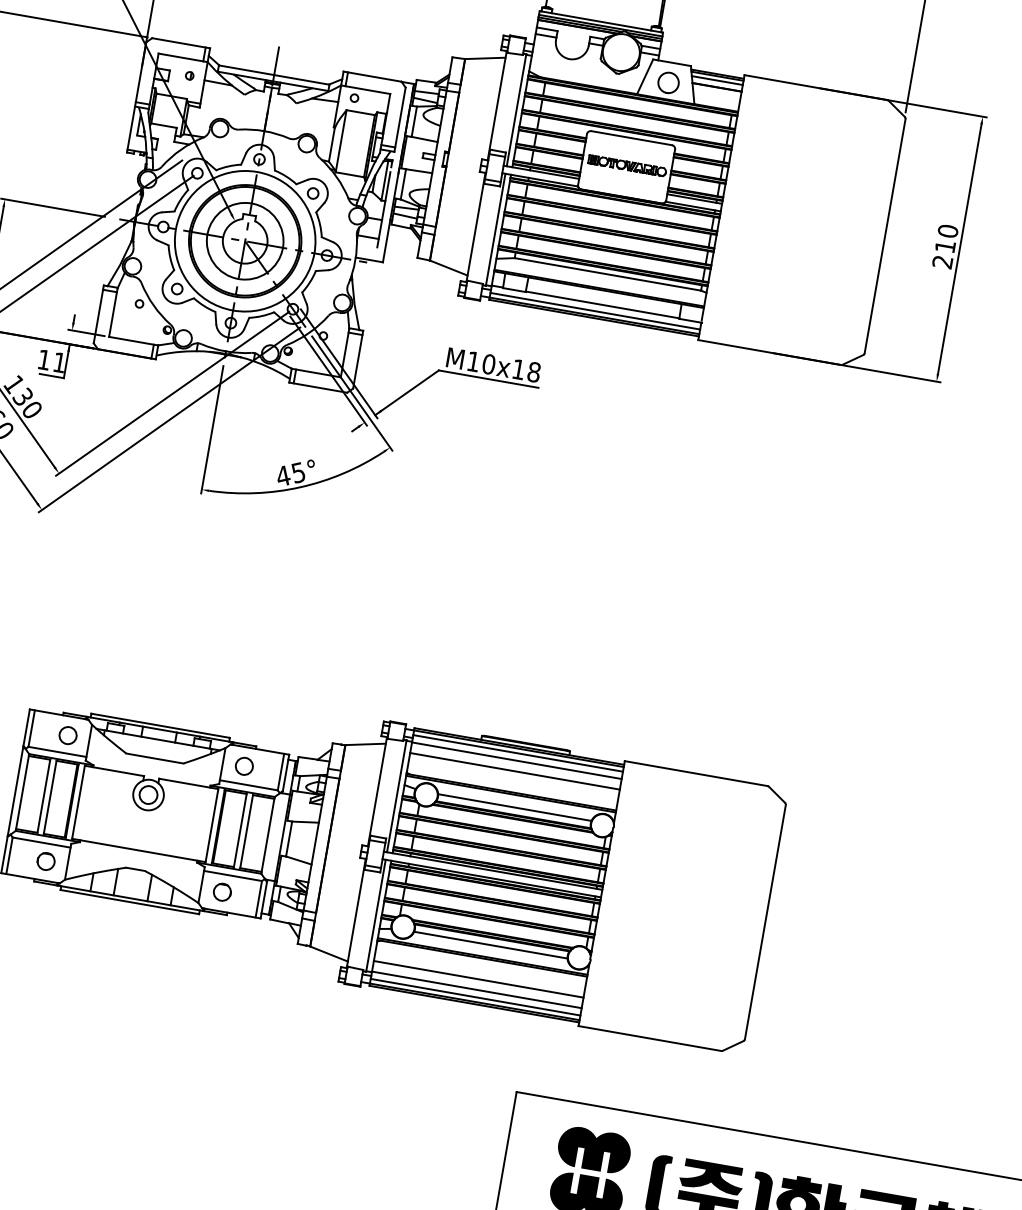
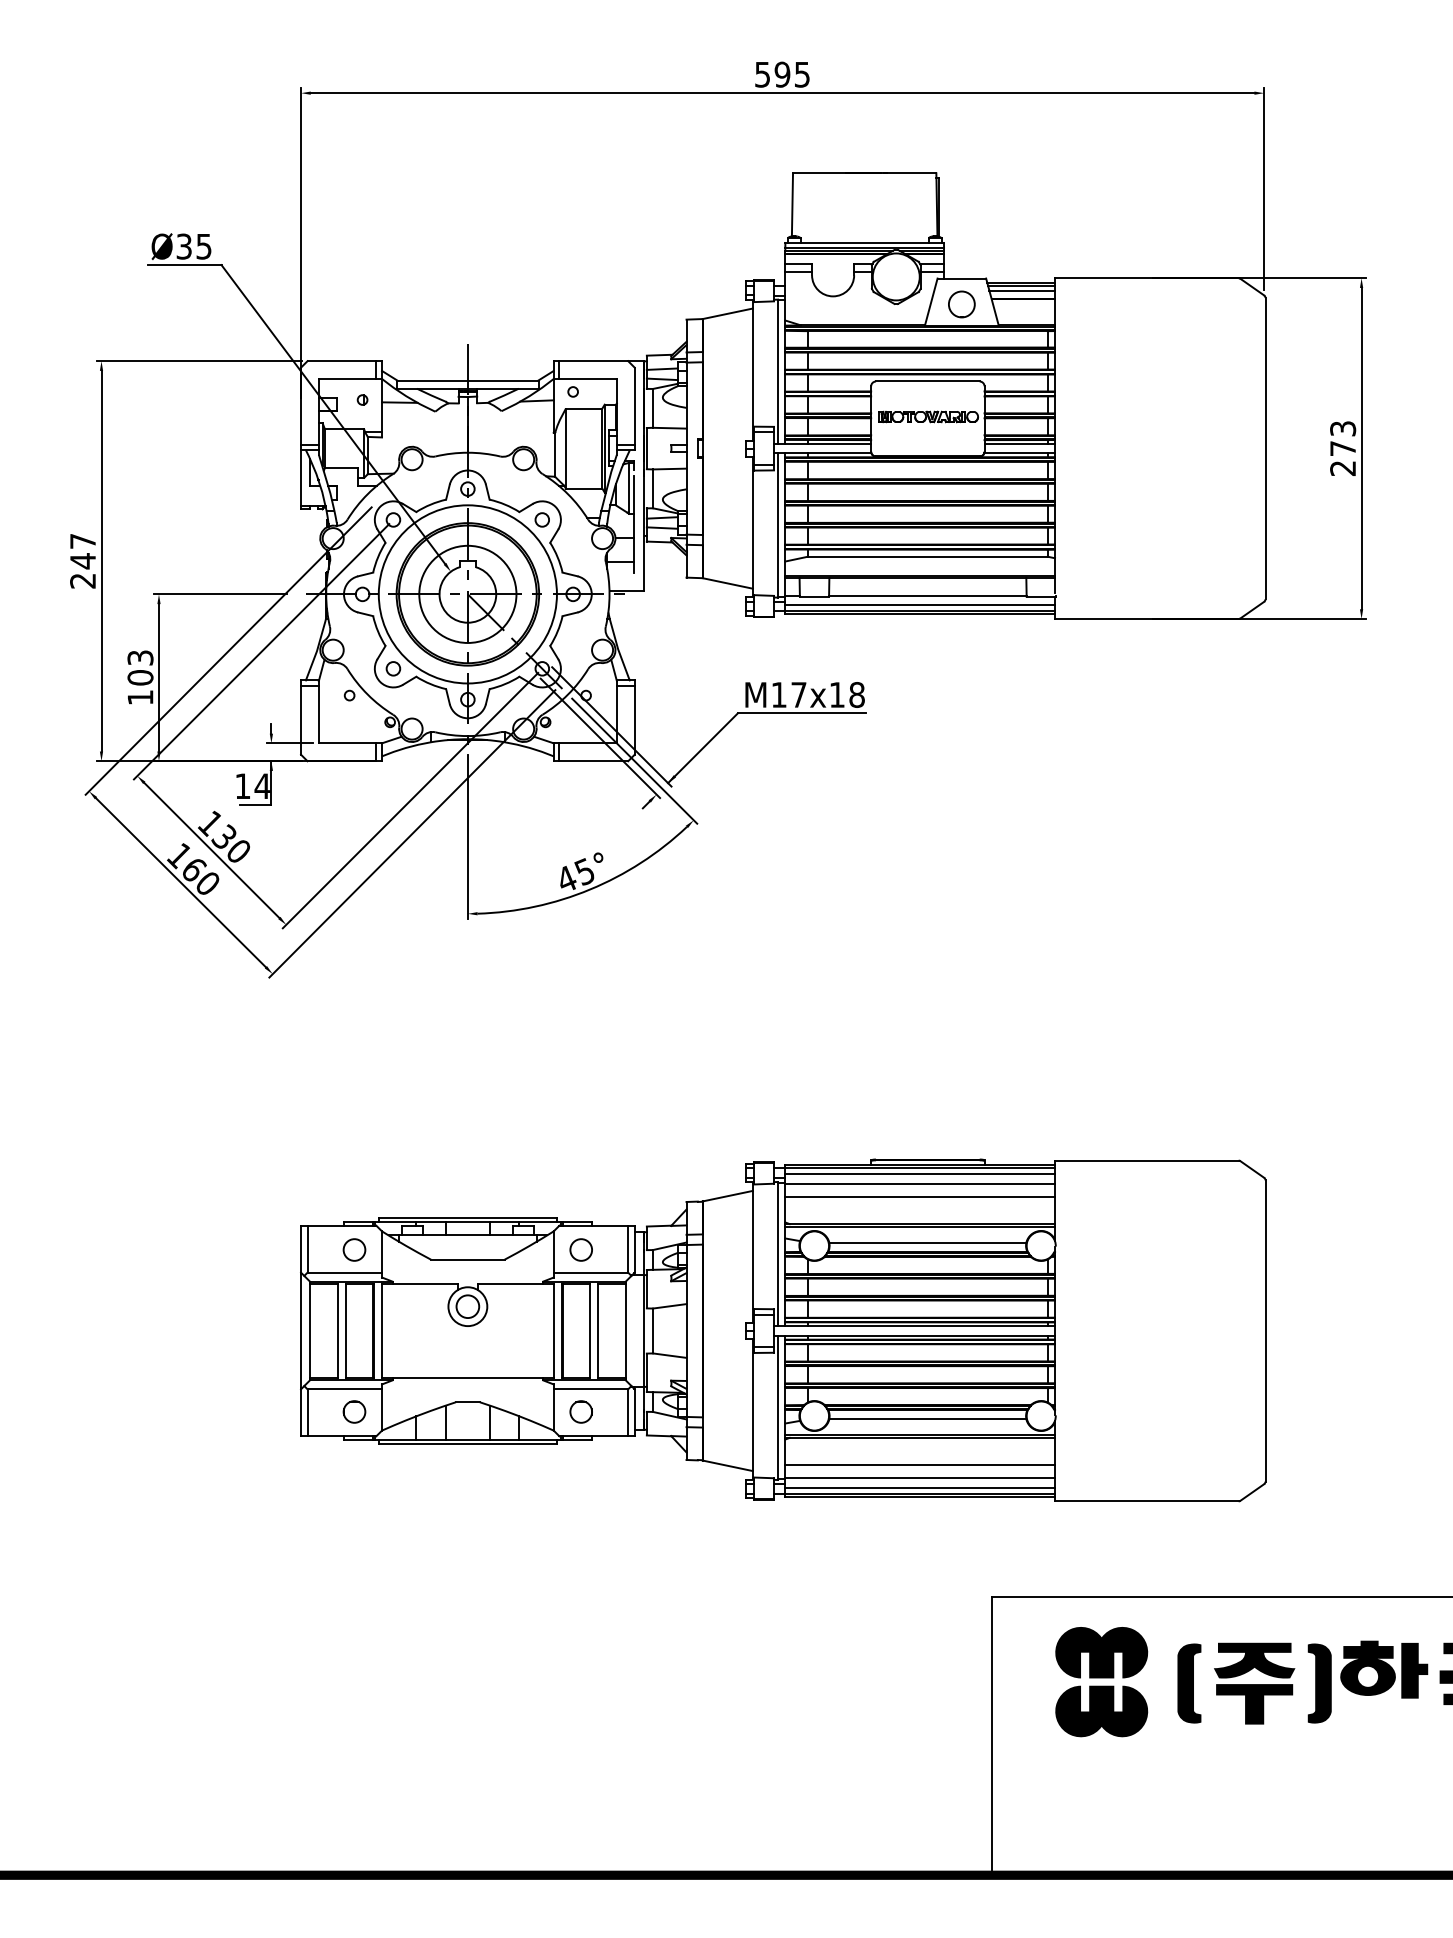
text: (947, 238) -> (1343, 438), 210 -> 273
text: (58, 361) -> (261, 785), 11 -> 14
text: (488, 363) -> (798, 694), M10x18 -> M17x18

